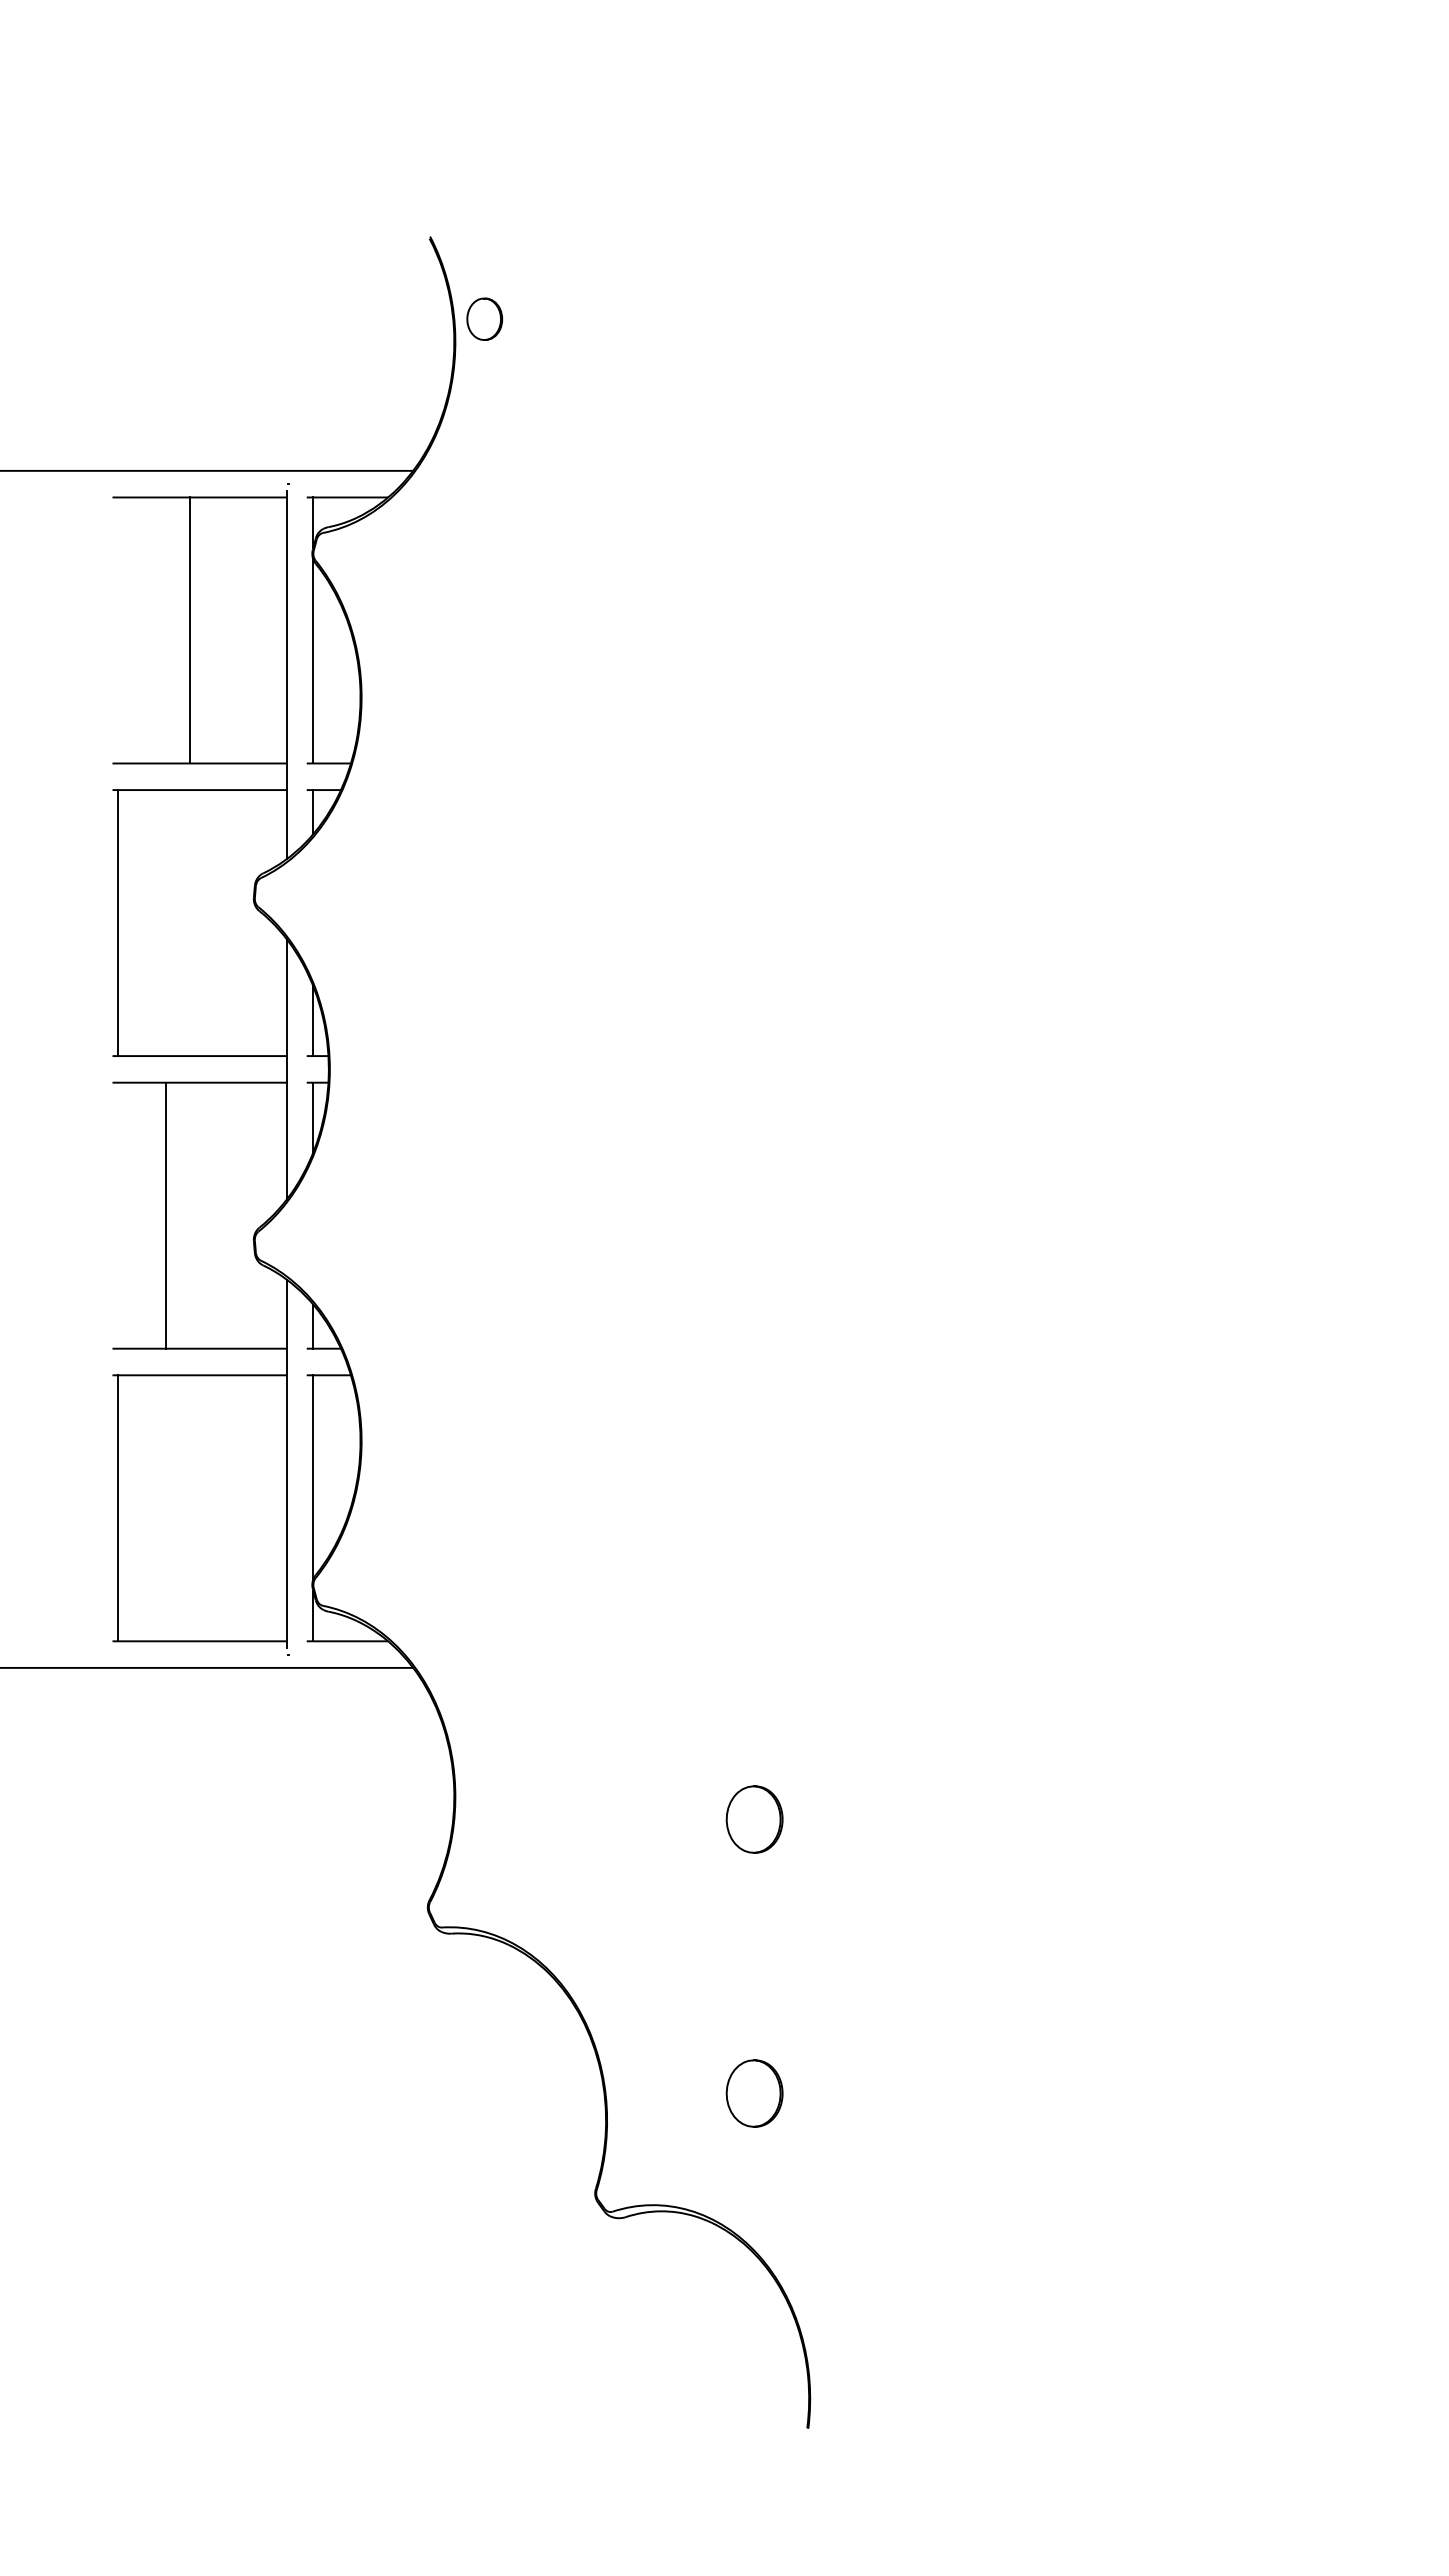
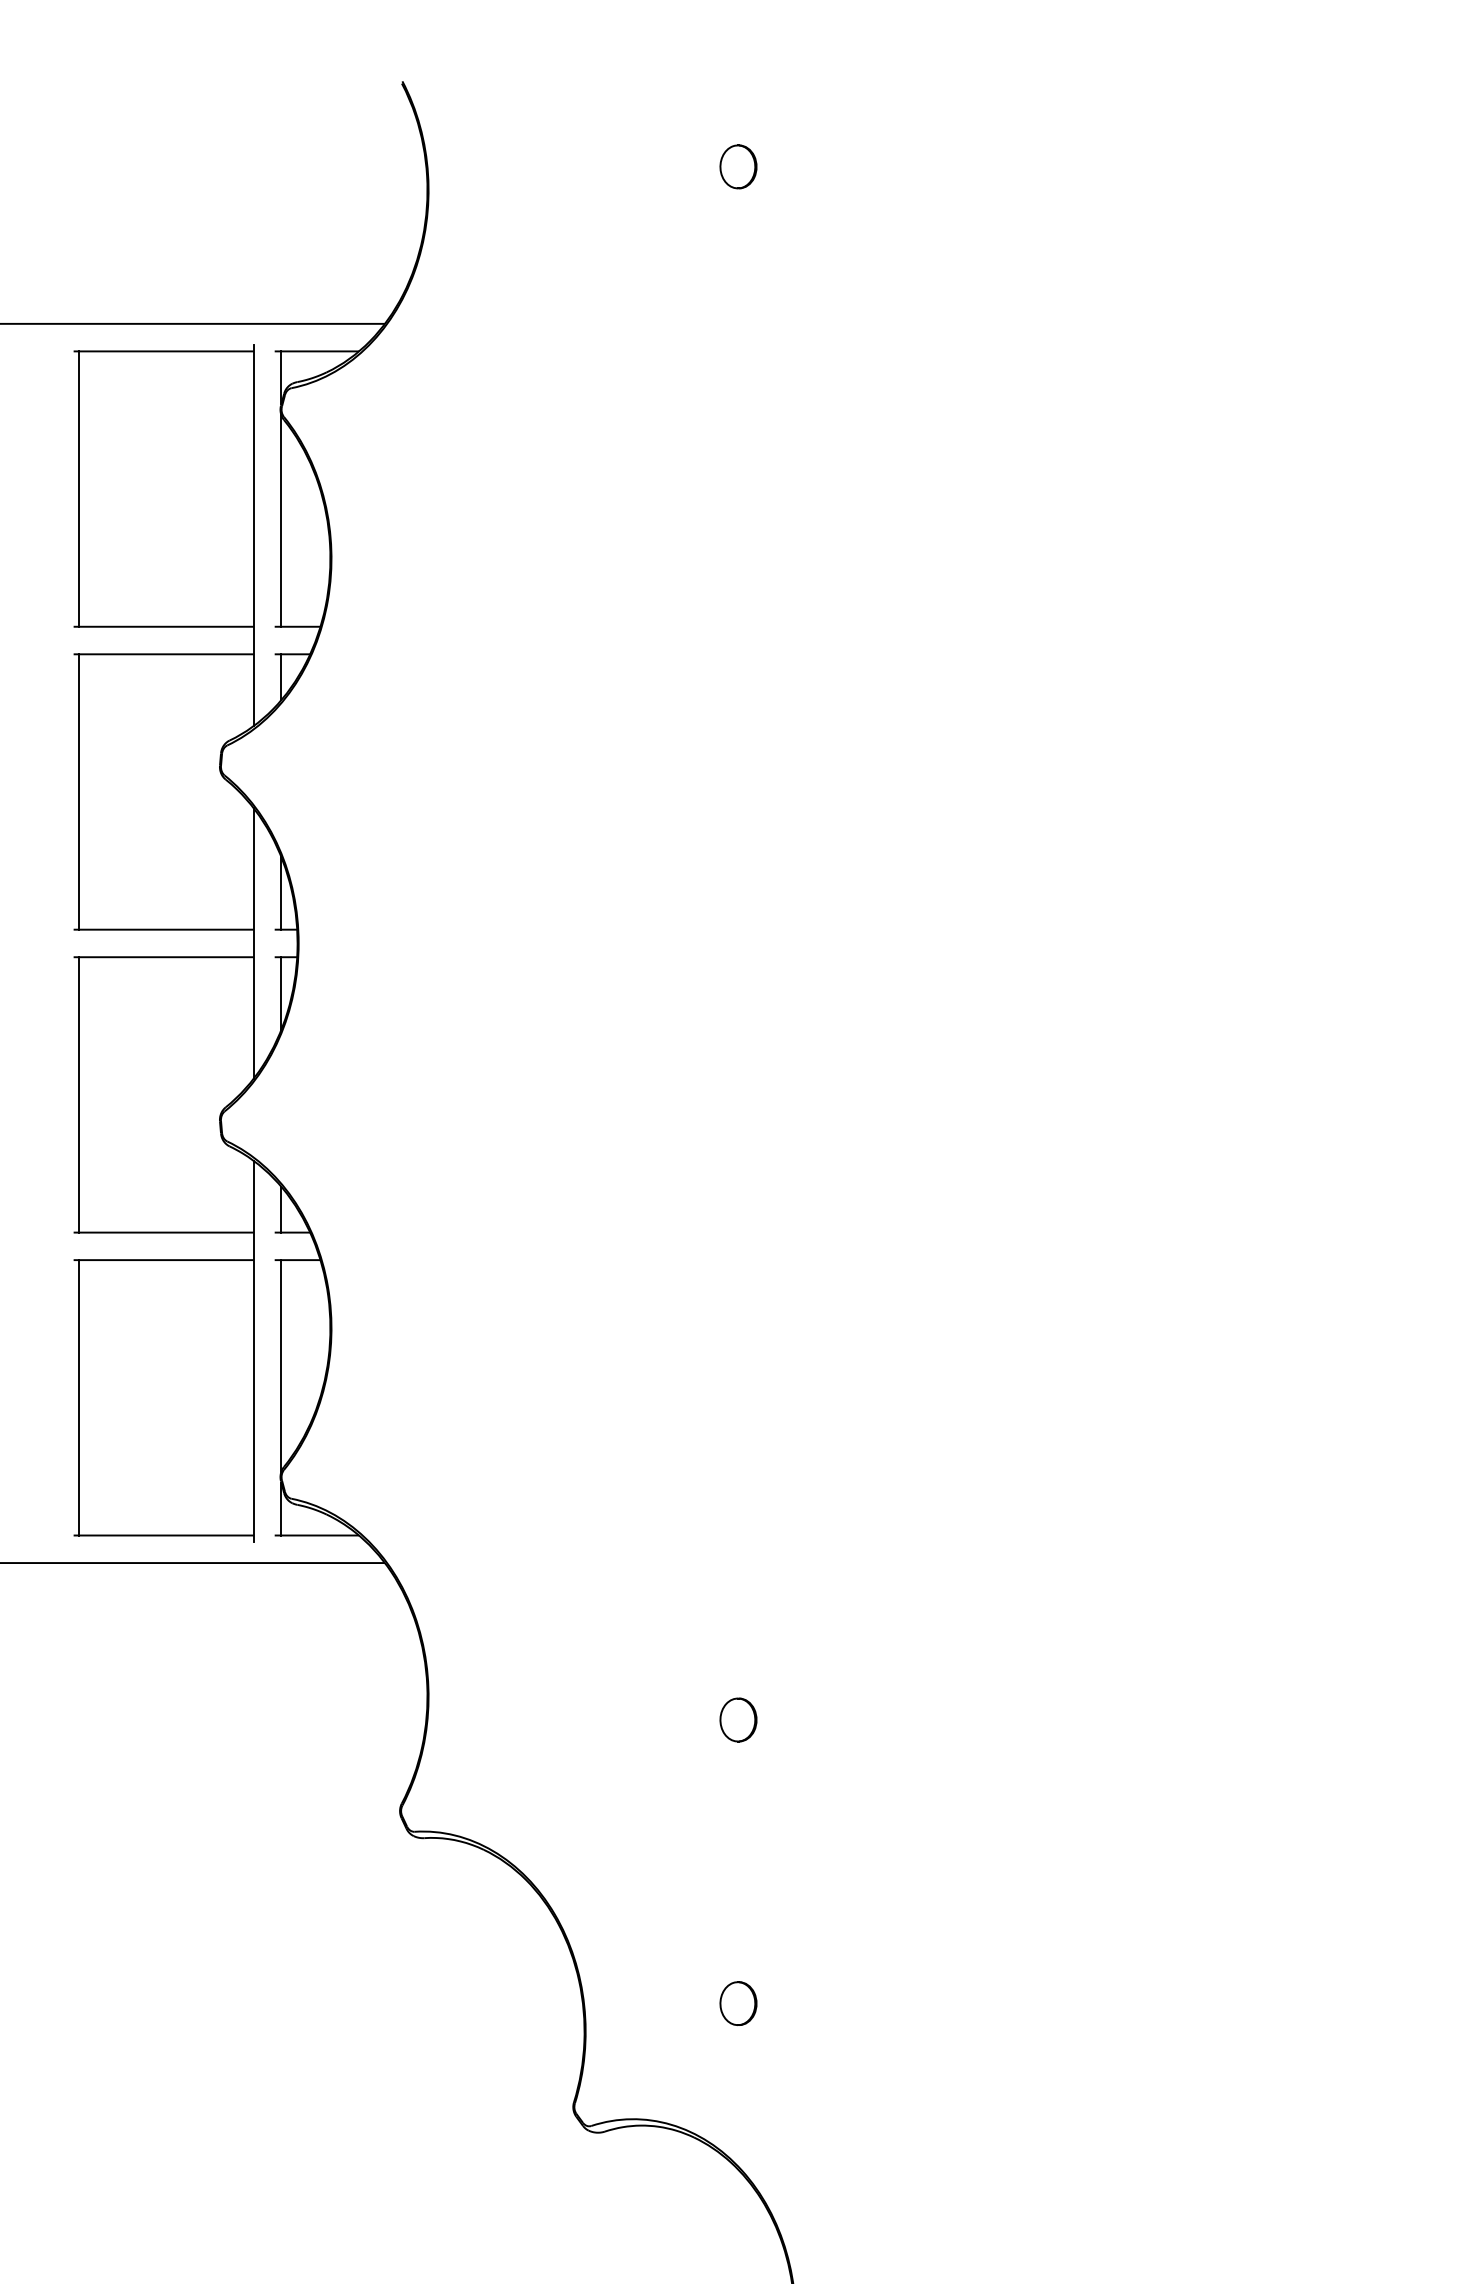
part: (484, 318) -> (738, 166), moved
line: (189, 630) -> (78, 489), moved
line: (165, 1215) -> (78, 1094), moved
part: (754, 1819) -> (738, 1719), size x0.62
part: (754, 2093) -> (738, 2003), size x0.62

